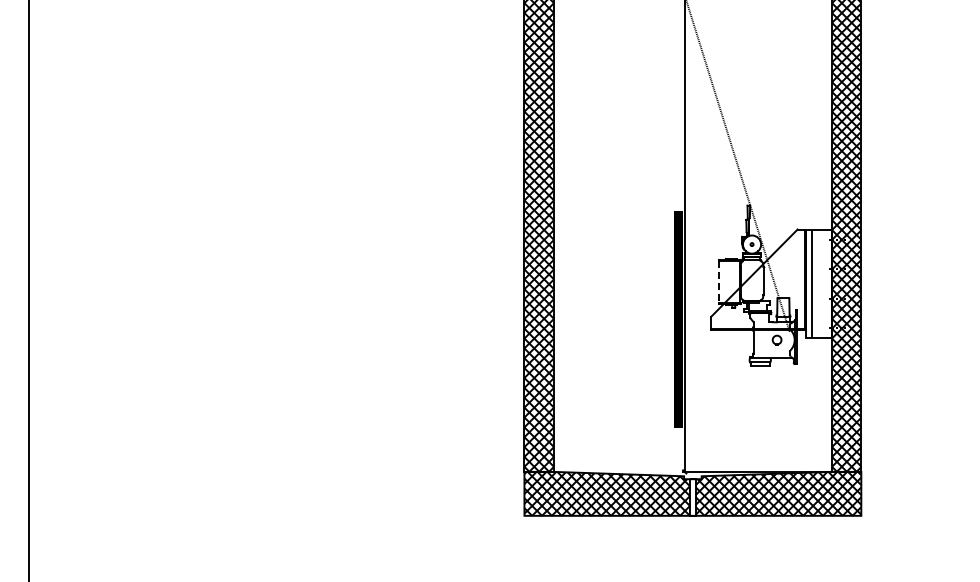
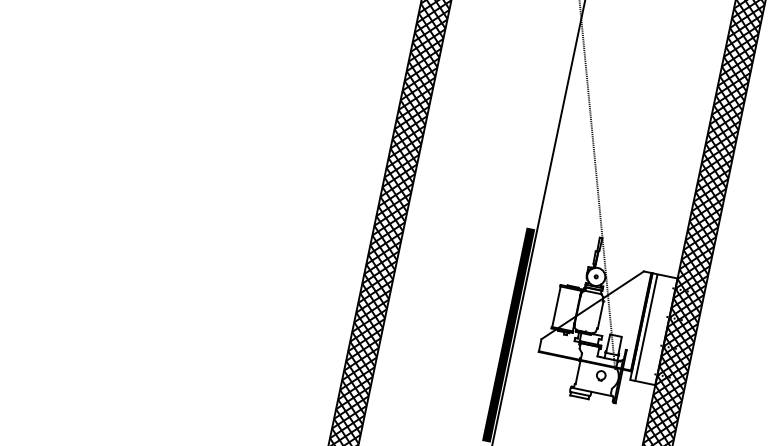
line: (719, 282) -> (556, 307), dashed -> solid

